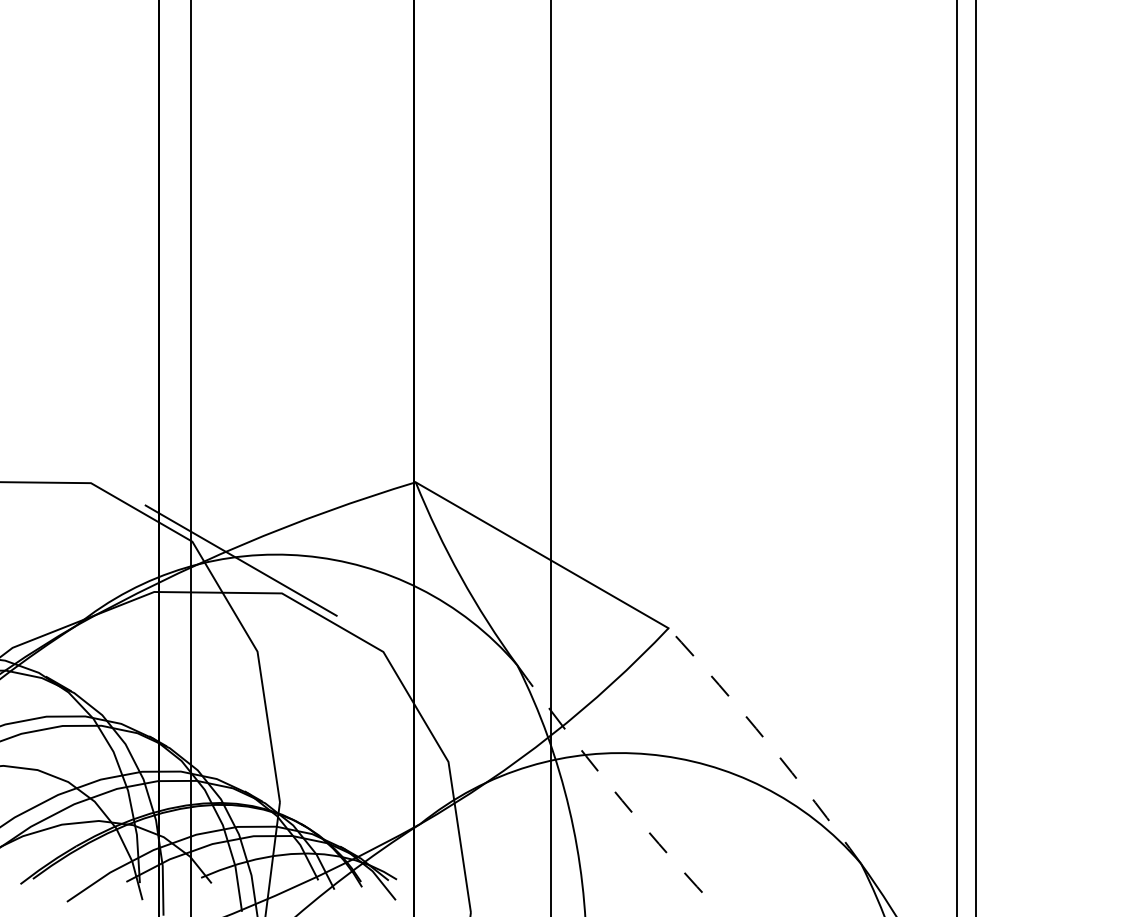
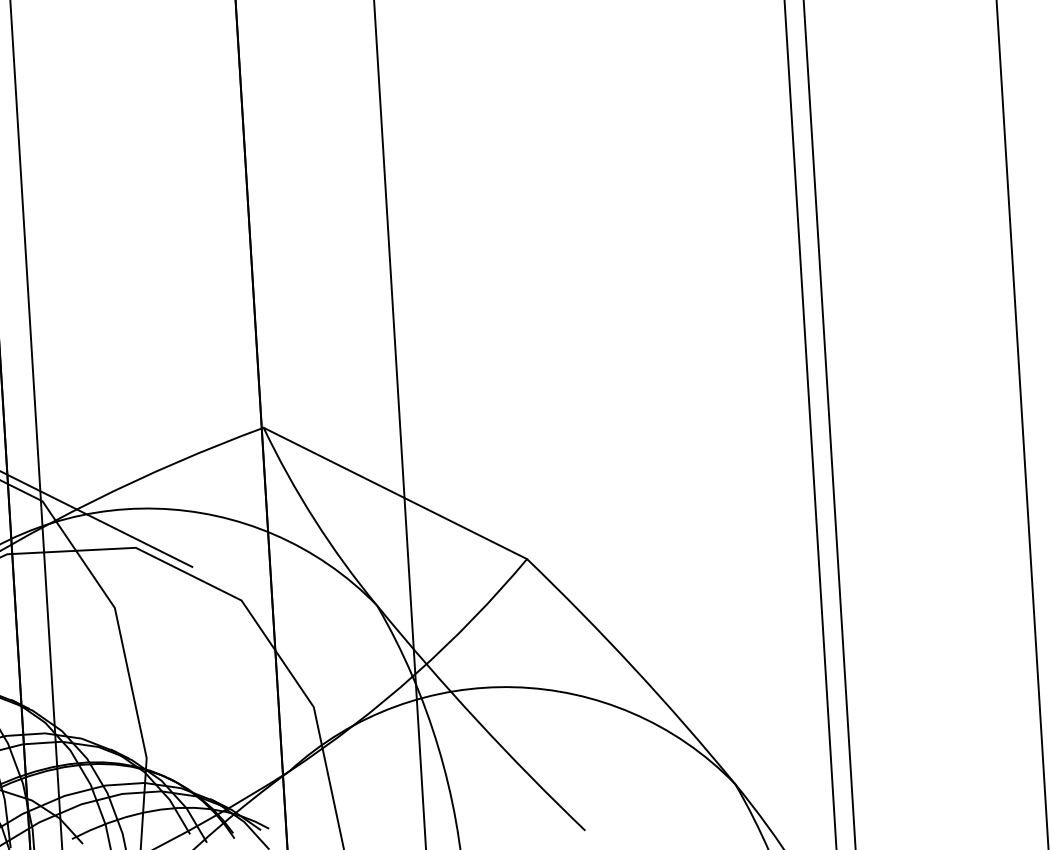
arc: (768, 743) -> (634, 668), dashed -> solid
arc: (610, 785) -> (478, 720), dashed -> solid

